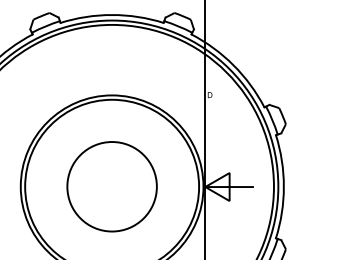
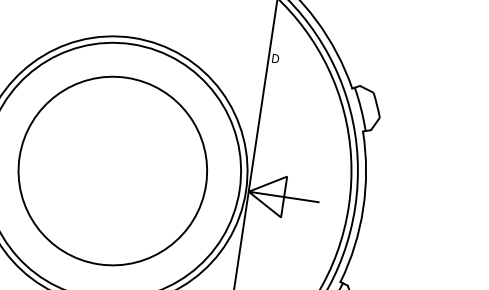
circle: (112, 186) -> (113, 170), size x1.43

